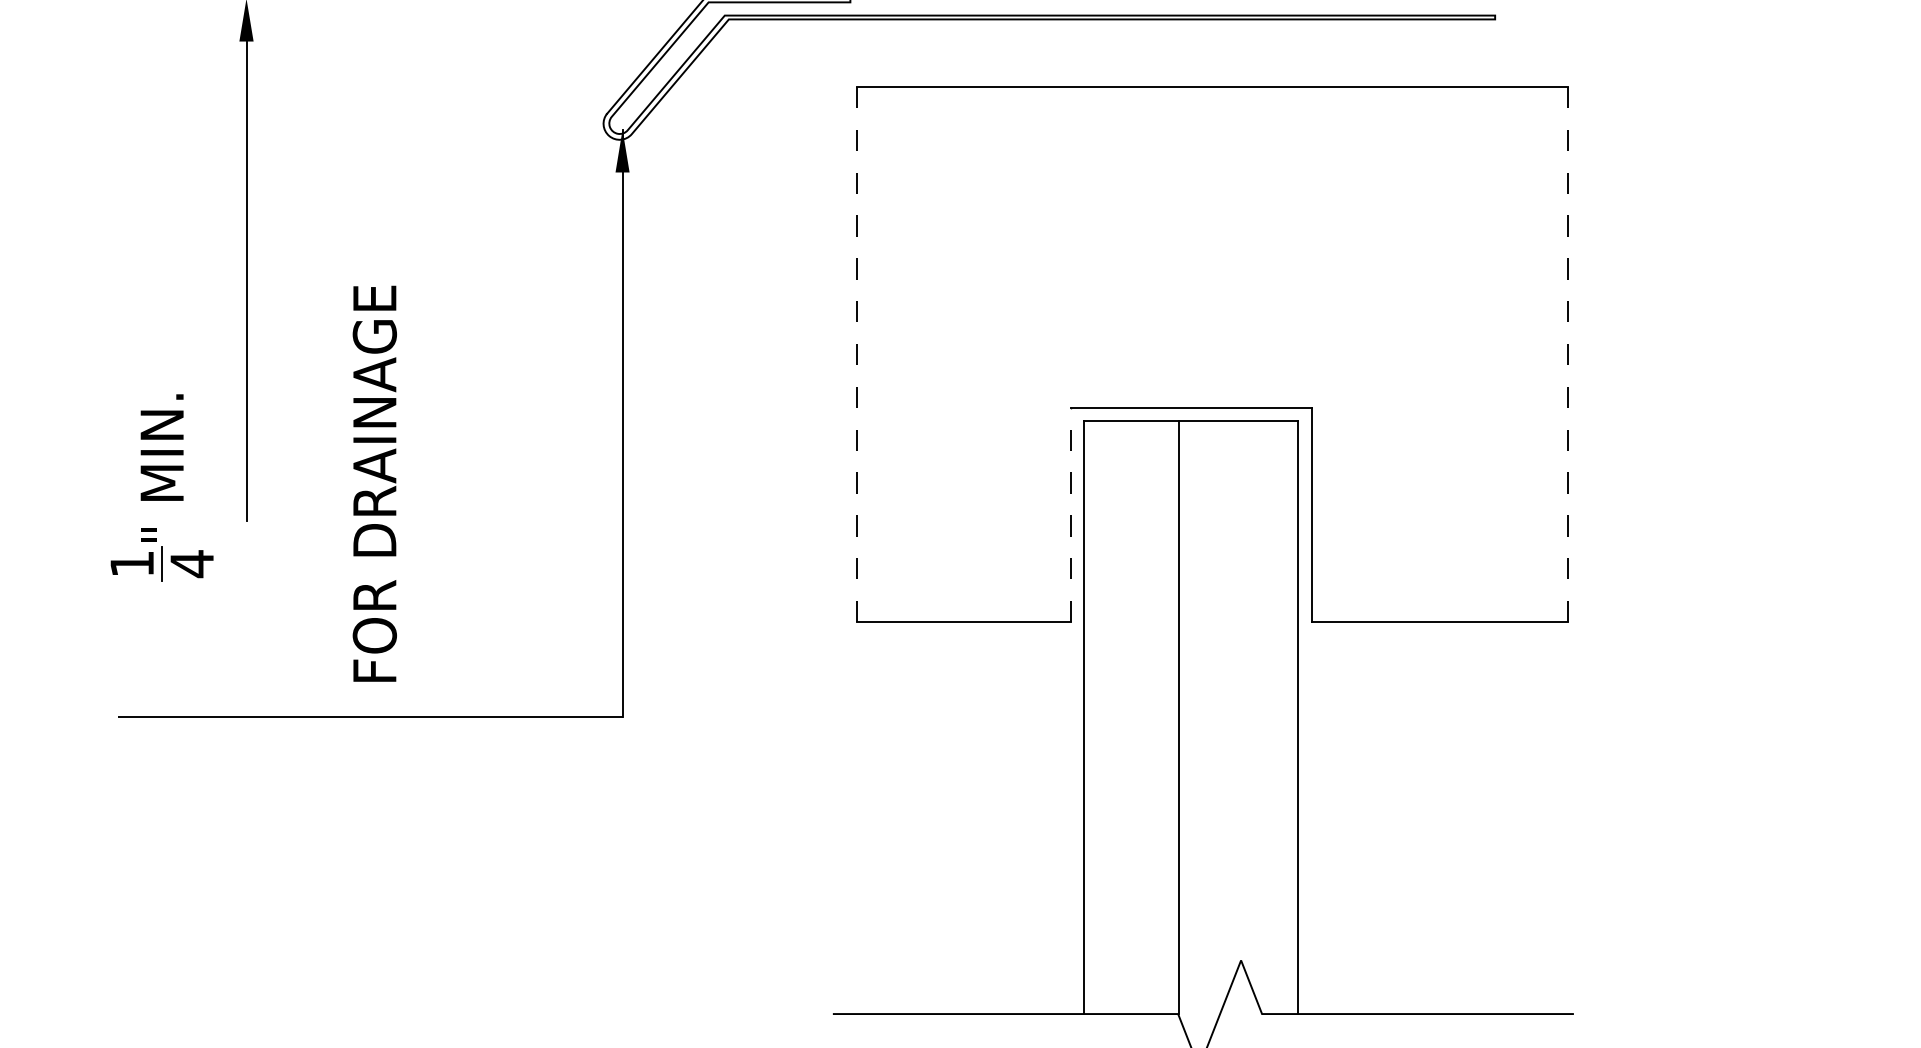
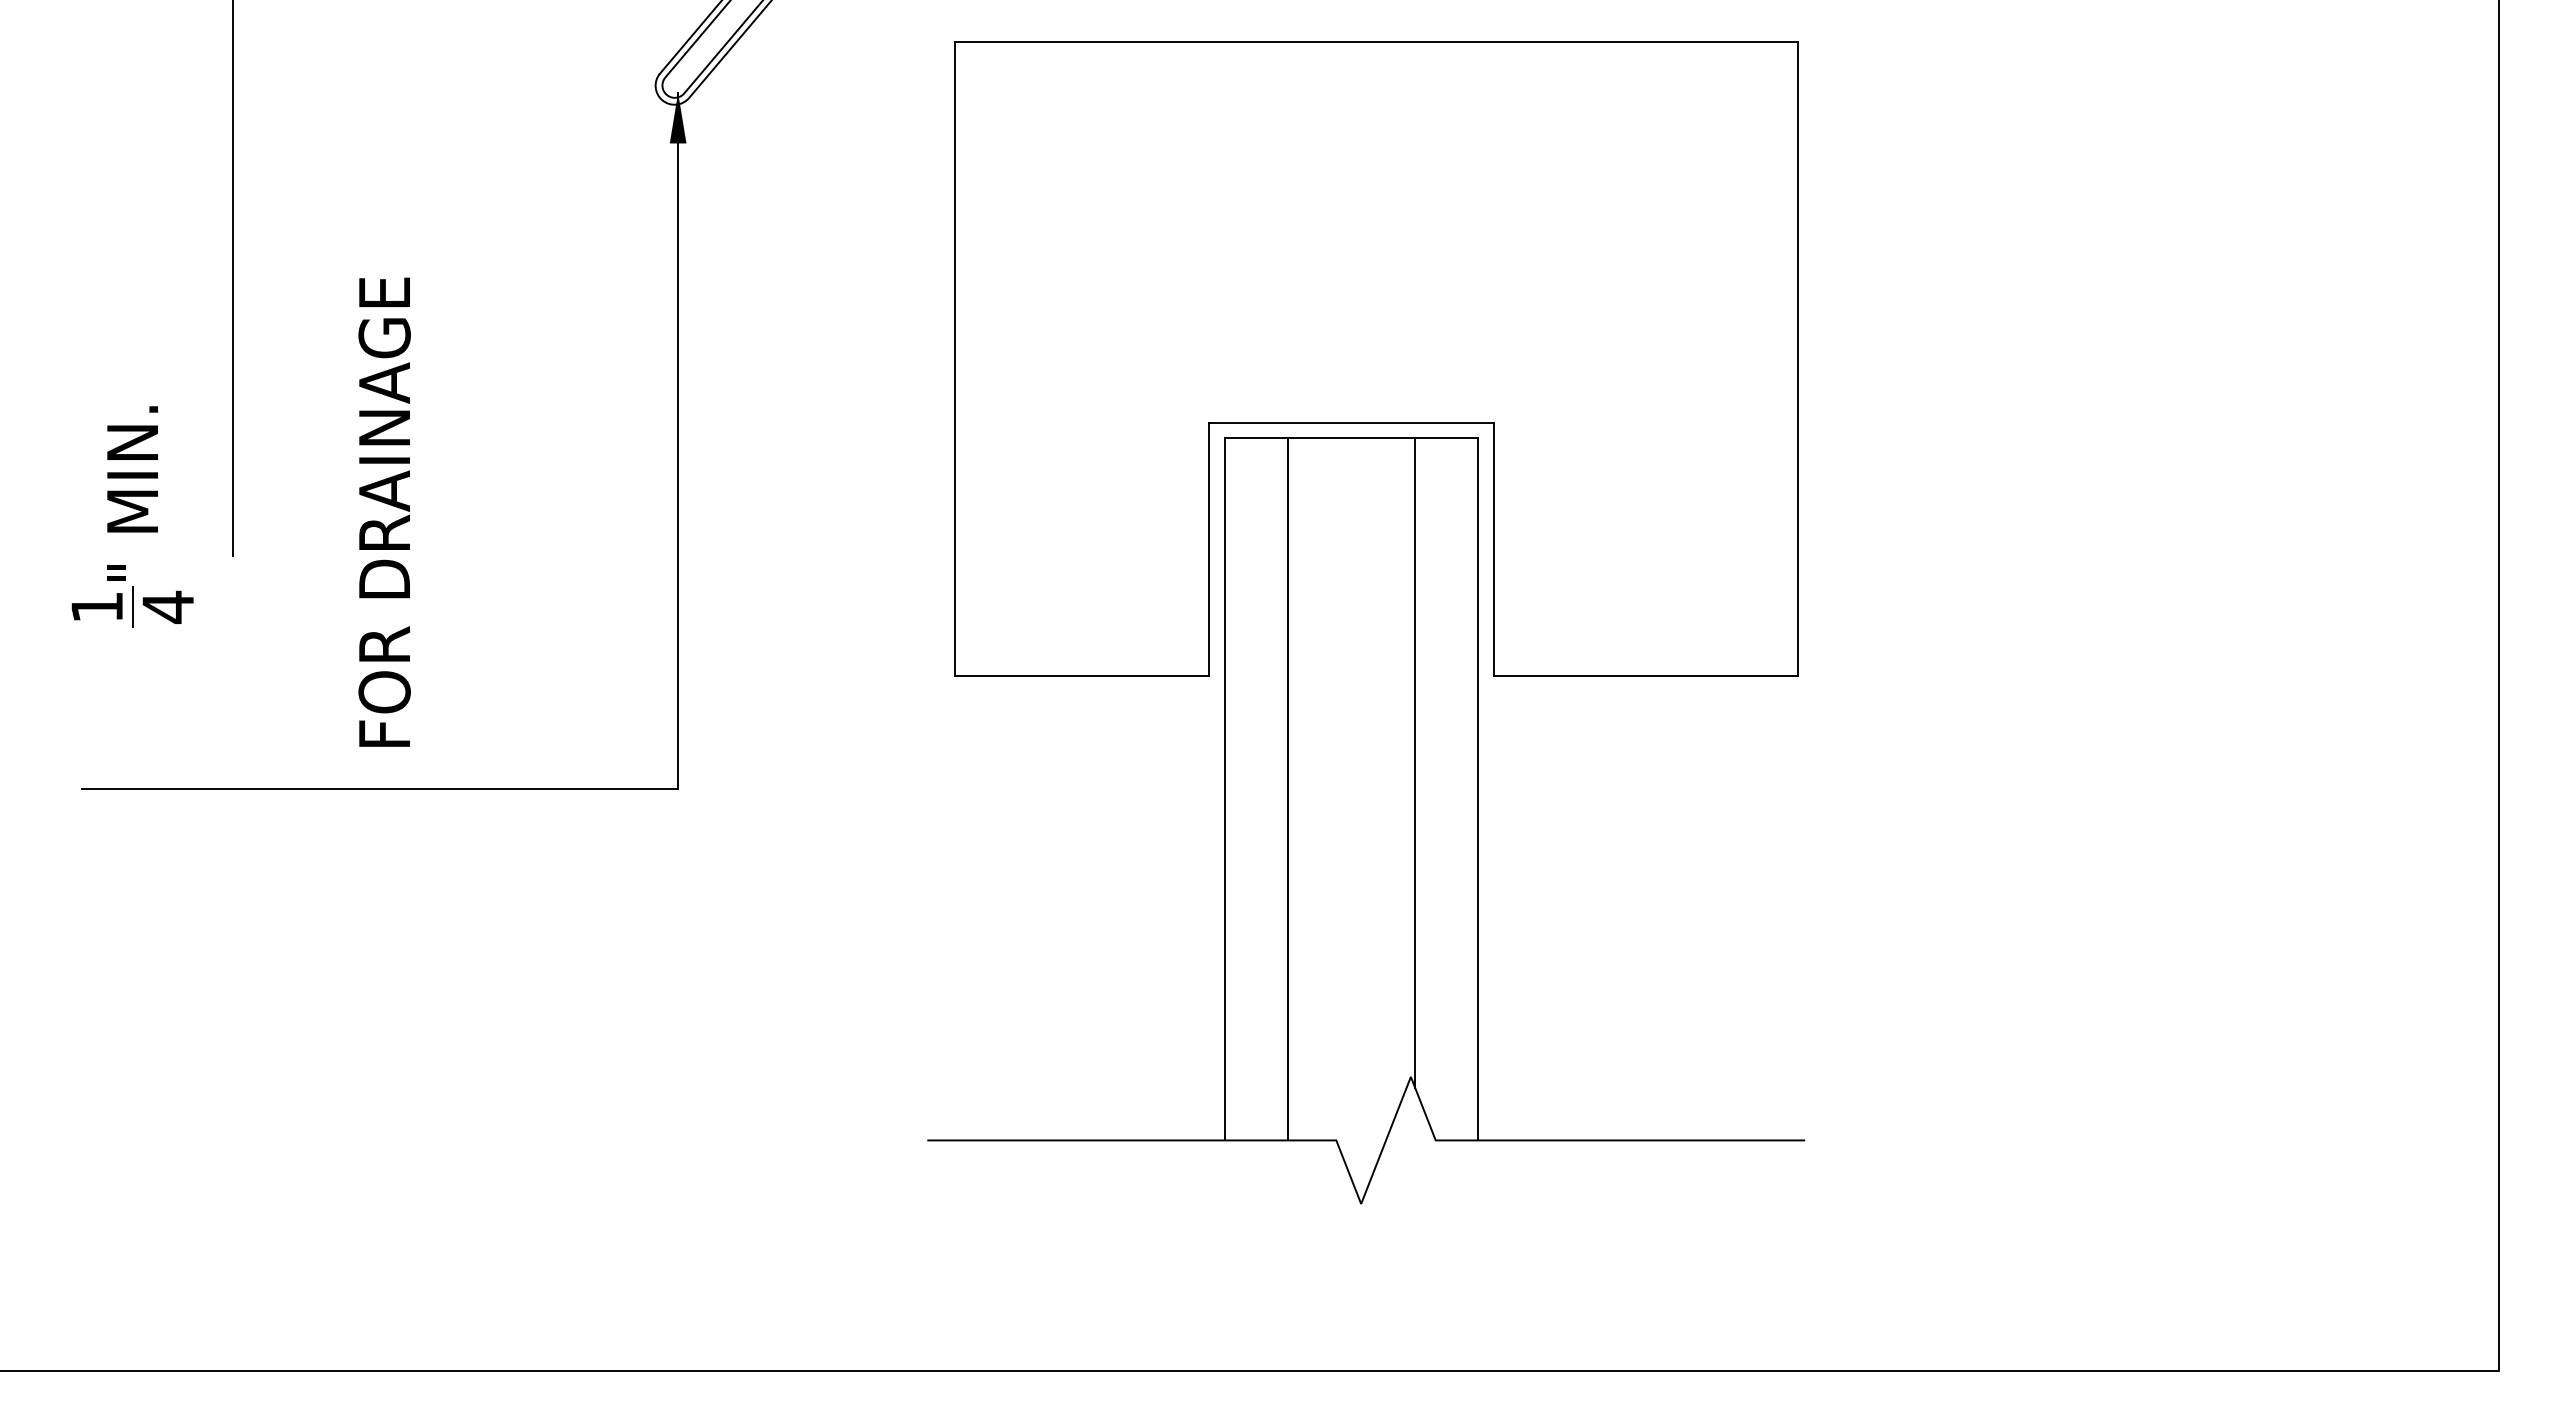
line: (856, 354) -> (955, 359), dashed -> solid
line: (1567, 354) -> (1797, 359), dashed -> solid
line: (1071, 515) -> (1209, 549), dashed -> solid
line: (1244, 695) -> (1415, 762), added
line: (1179, 717) -> (1288, 789), moved

